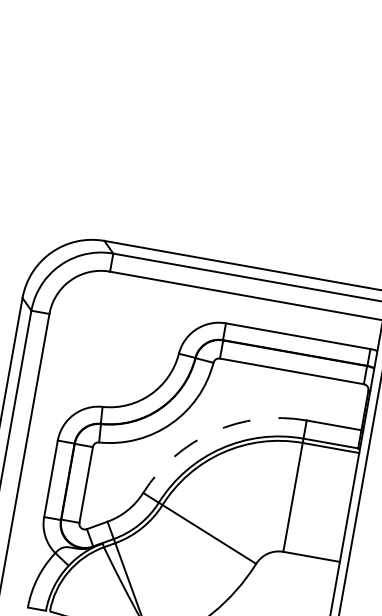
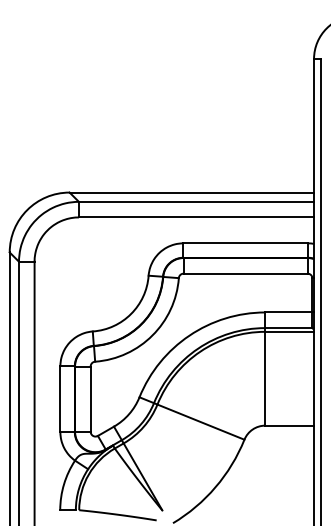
arc: (213, 431) -> (189, 335), dashed -> solid

